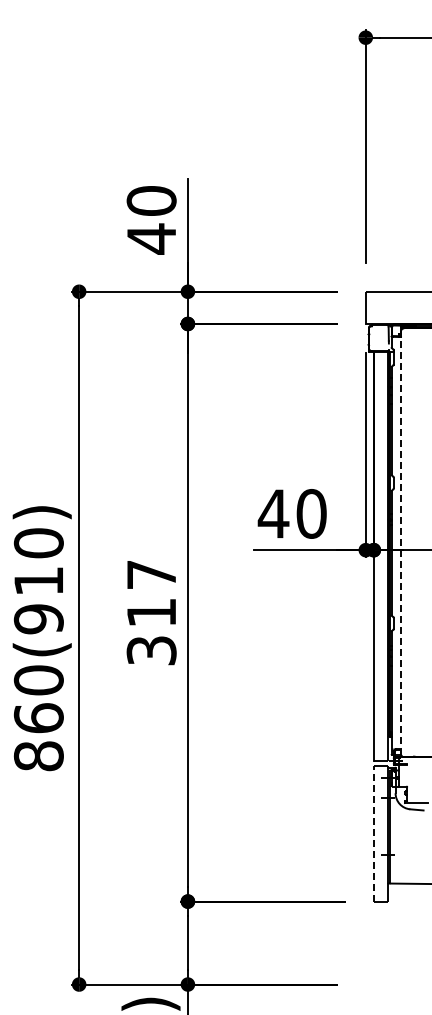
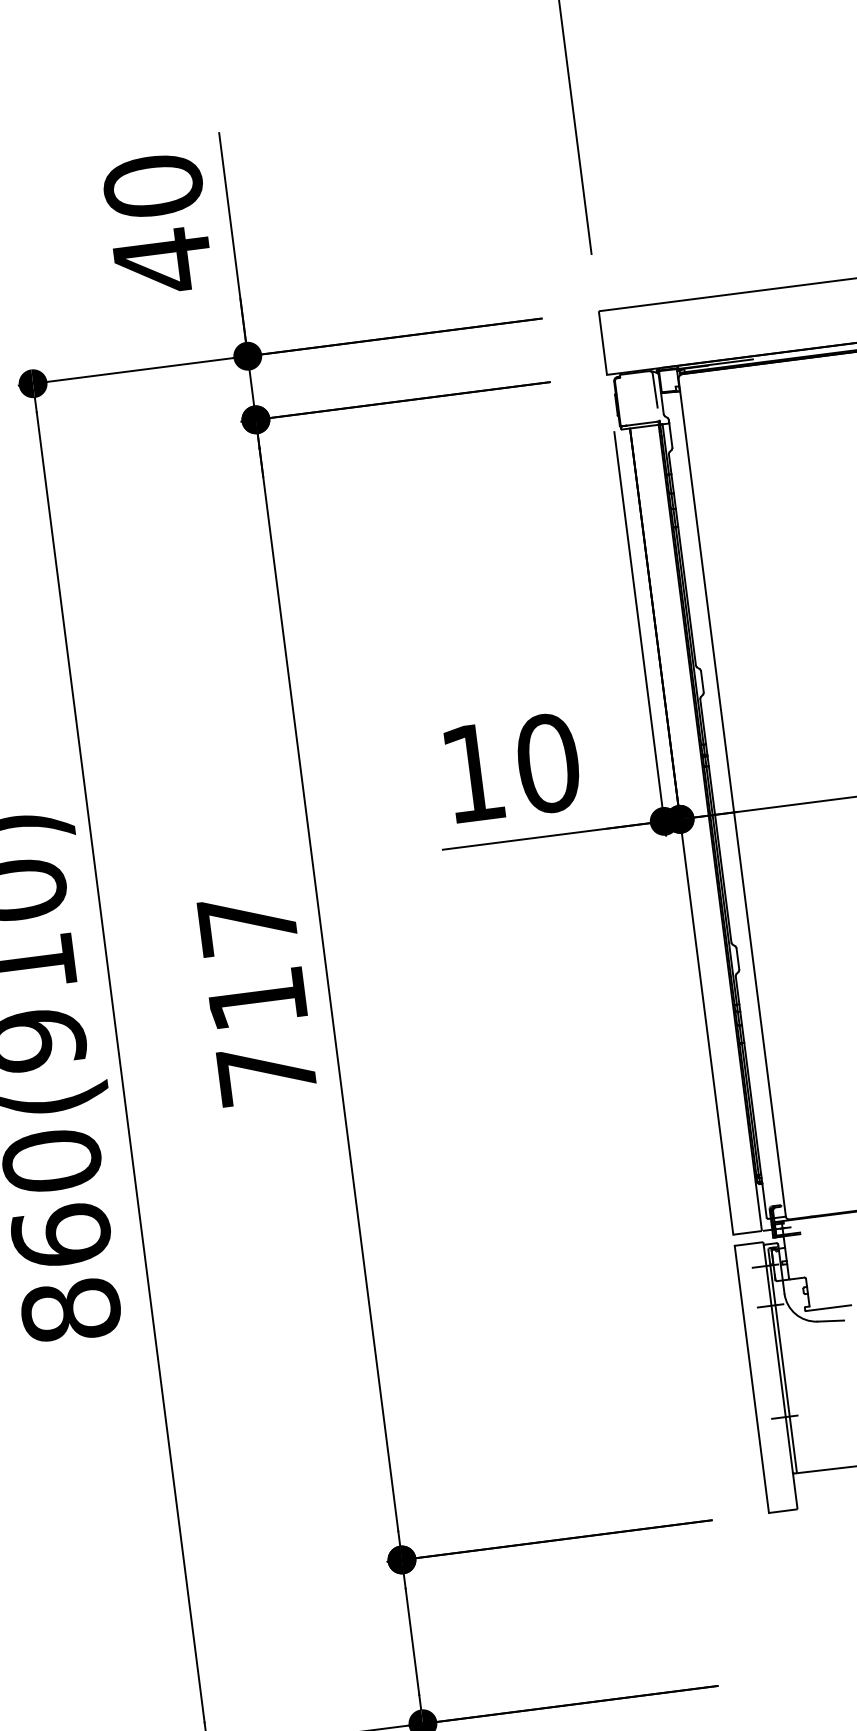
text: (273, 513) -> (472, 772), 40 -> 10
line: (401, 542) -> (732, 797), dashed -> solid
text: (151, 650) -> (266, 1073), 317 -> 717
line: (373, 833) -> (751, 1378), dashed -> solid

